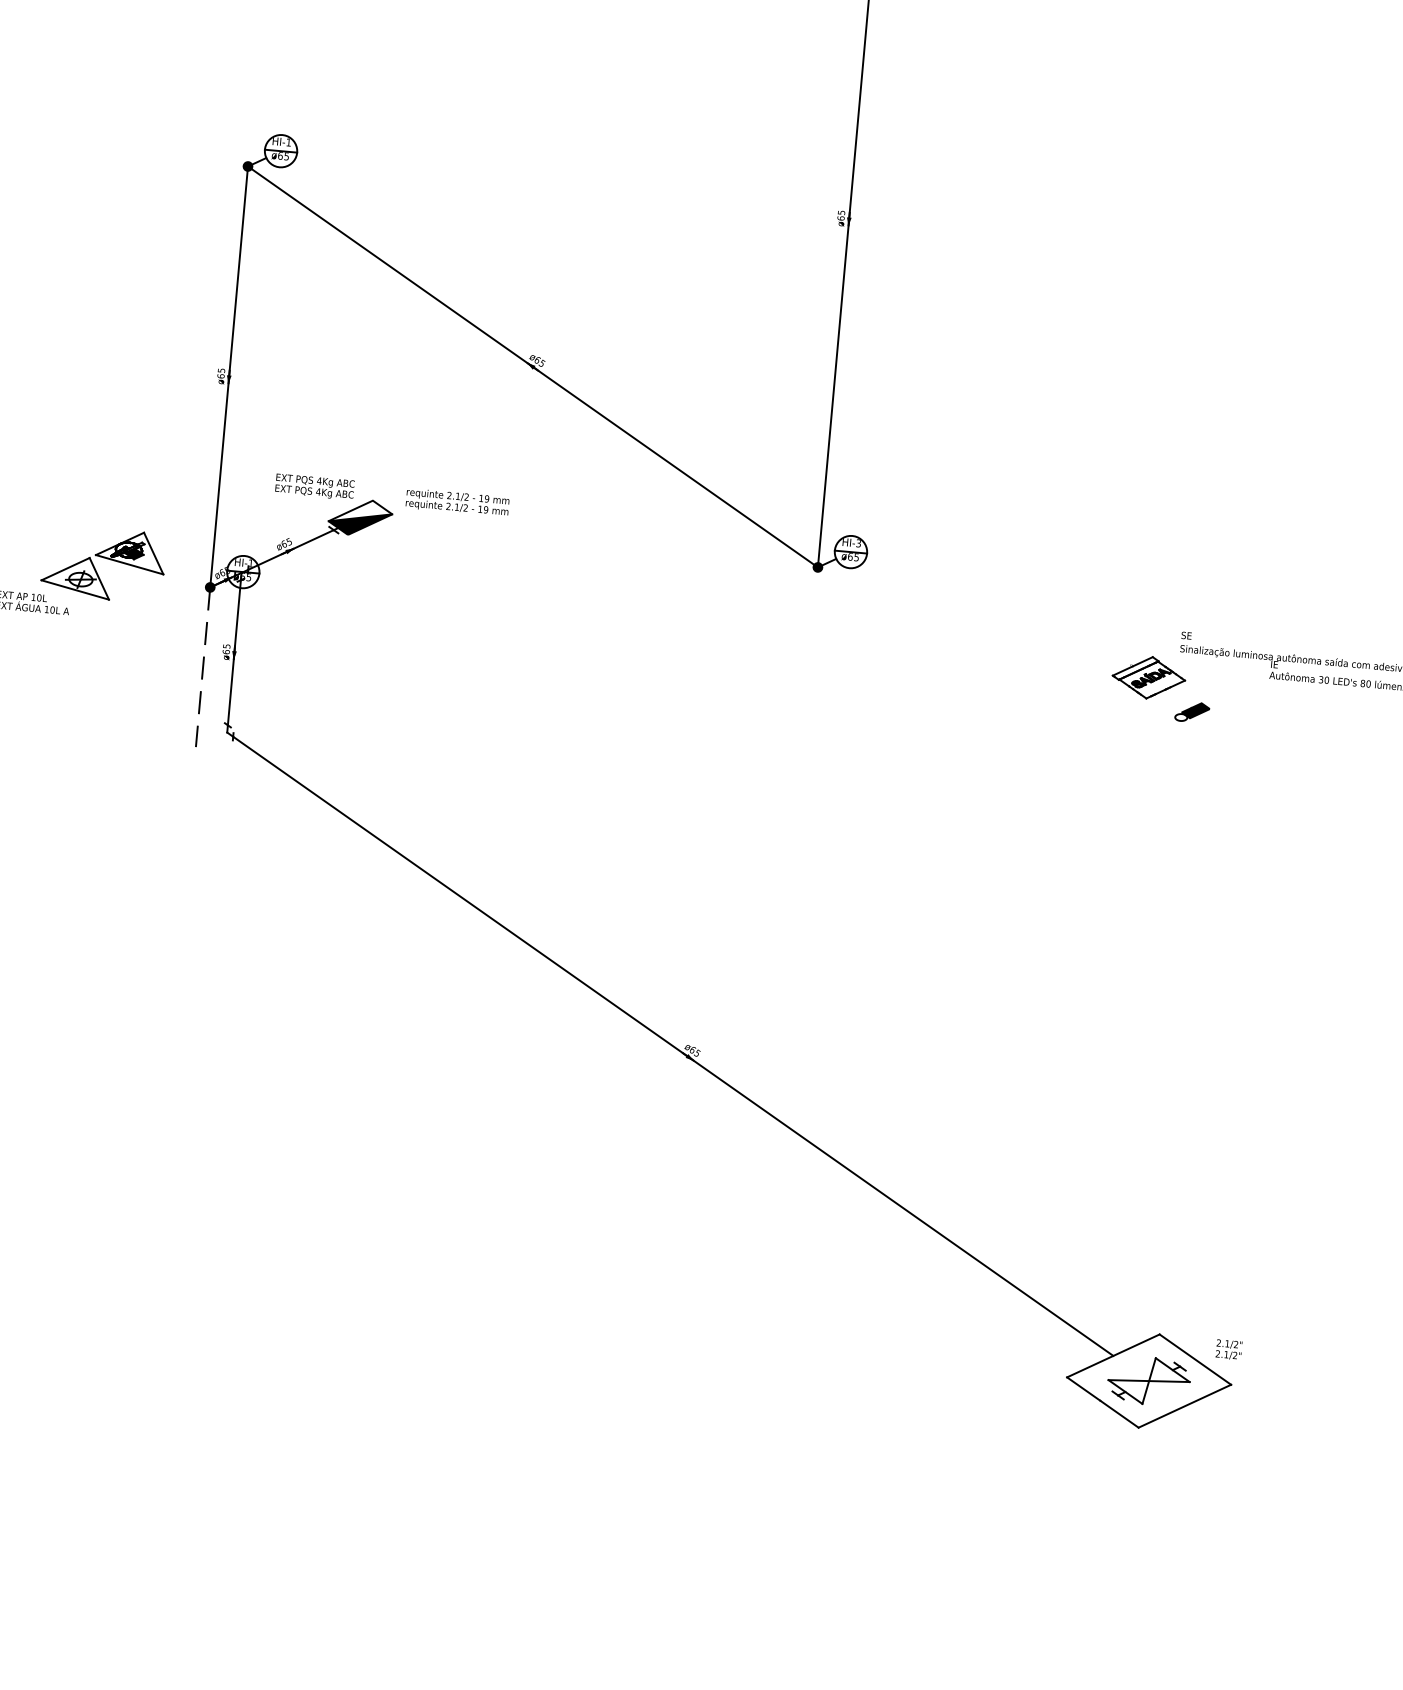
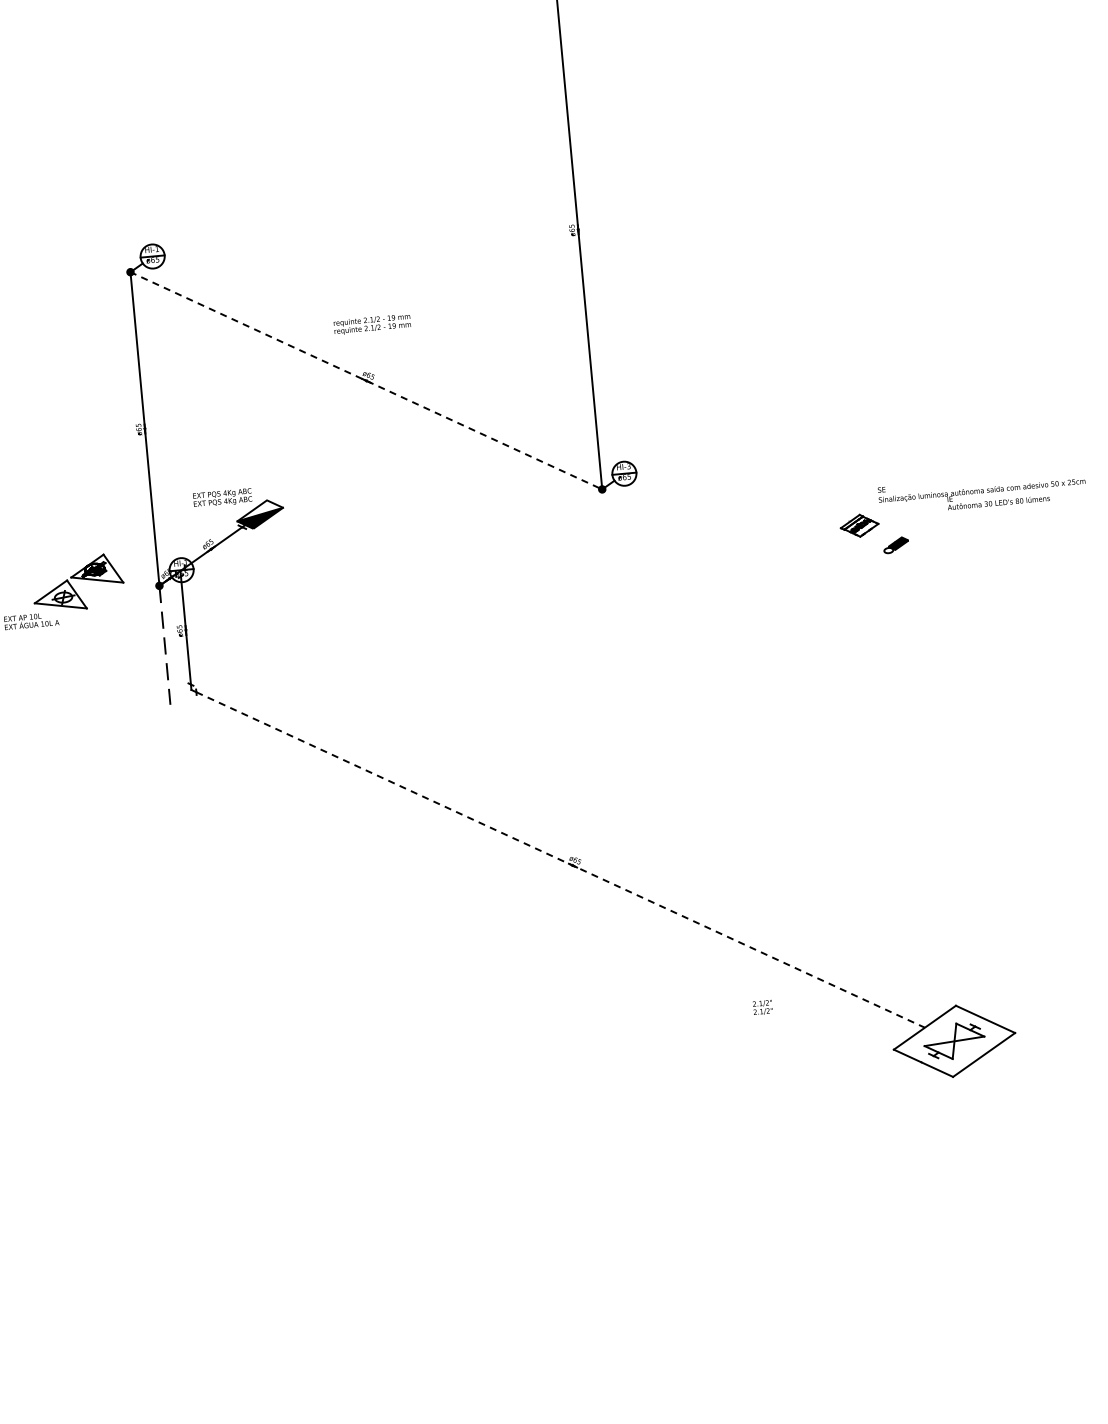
line: (531, 366) -> (365, 380), solid -> dashed
text: (457, 502) -> (372, 324), moved
part: (1148, 677) -> (859, 525), size x0.7
line: (674, 1047) -> (561, 860), solid -> dashed
text: (1228, 1349) -> (762, 1007), moved

